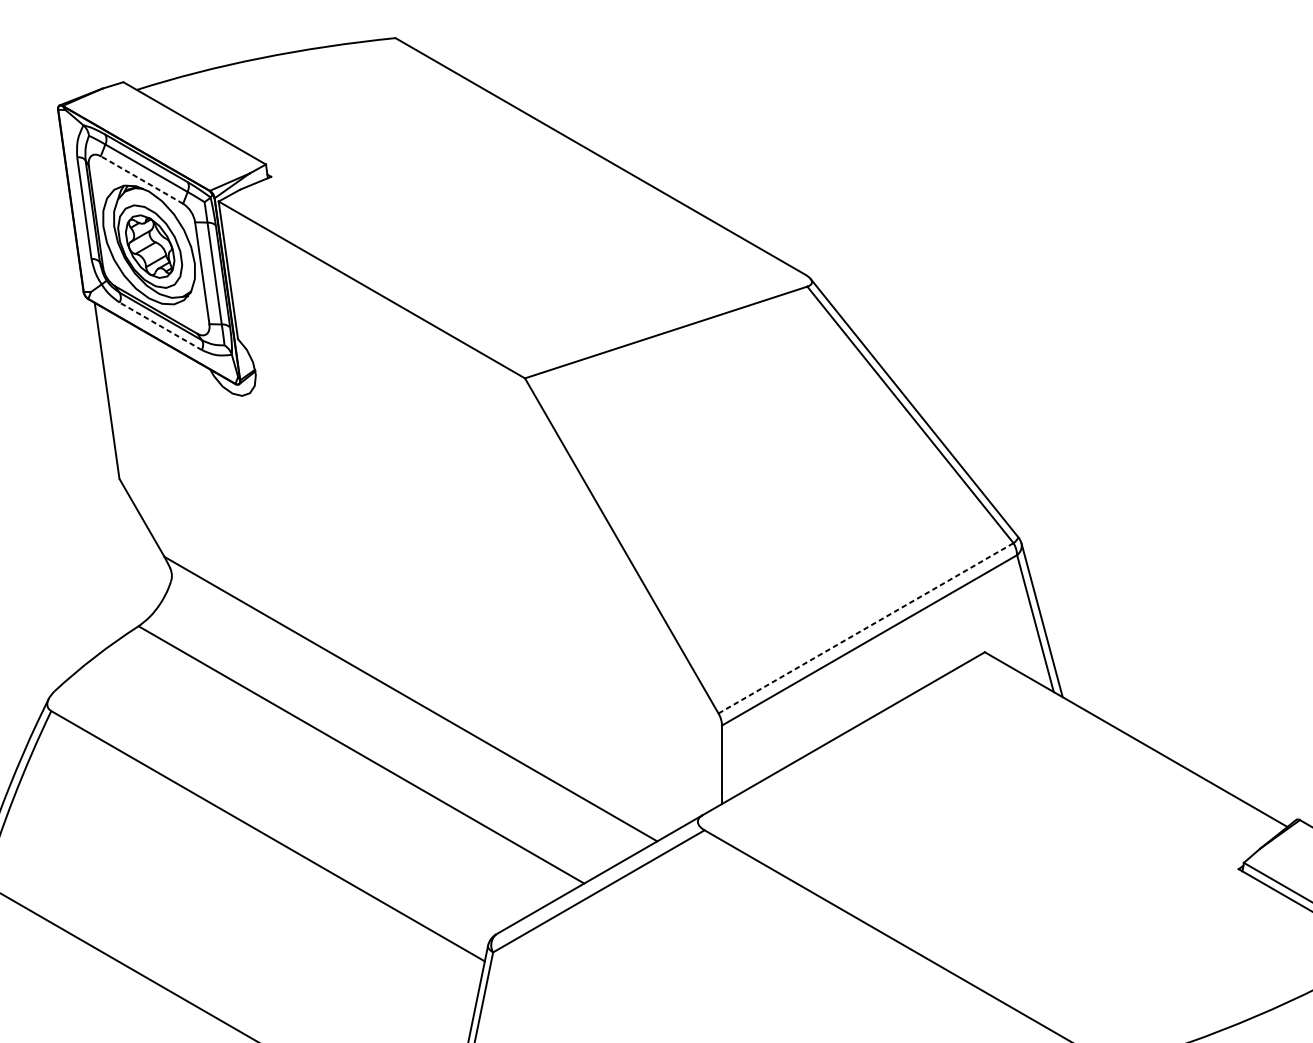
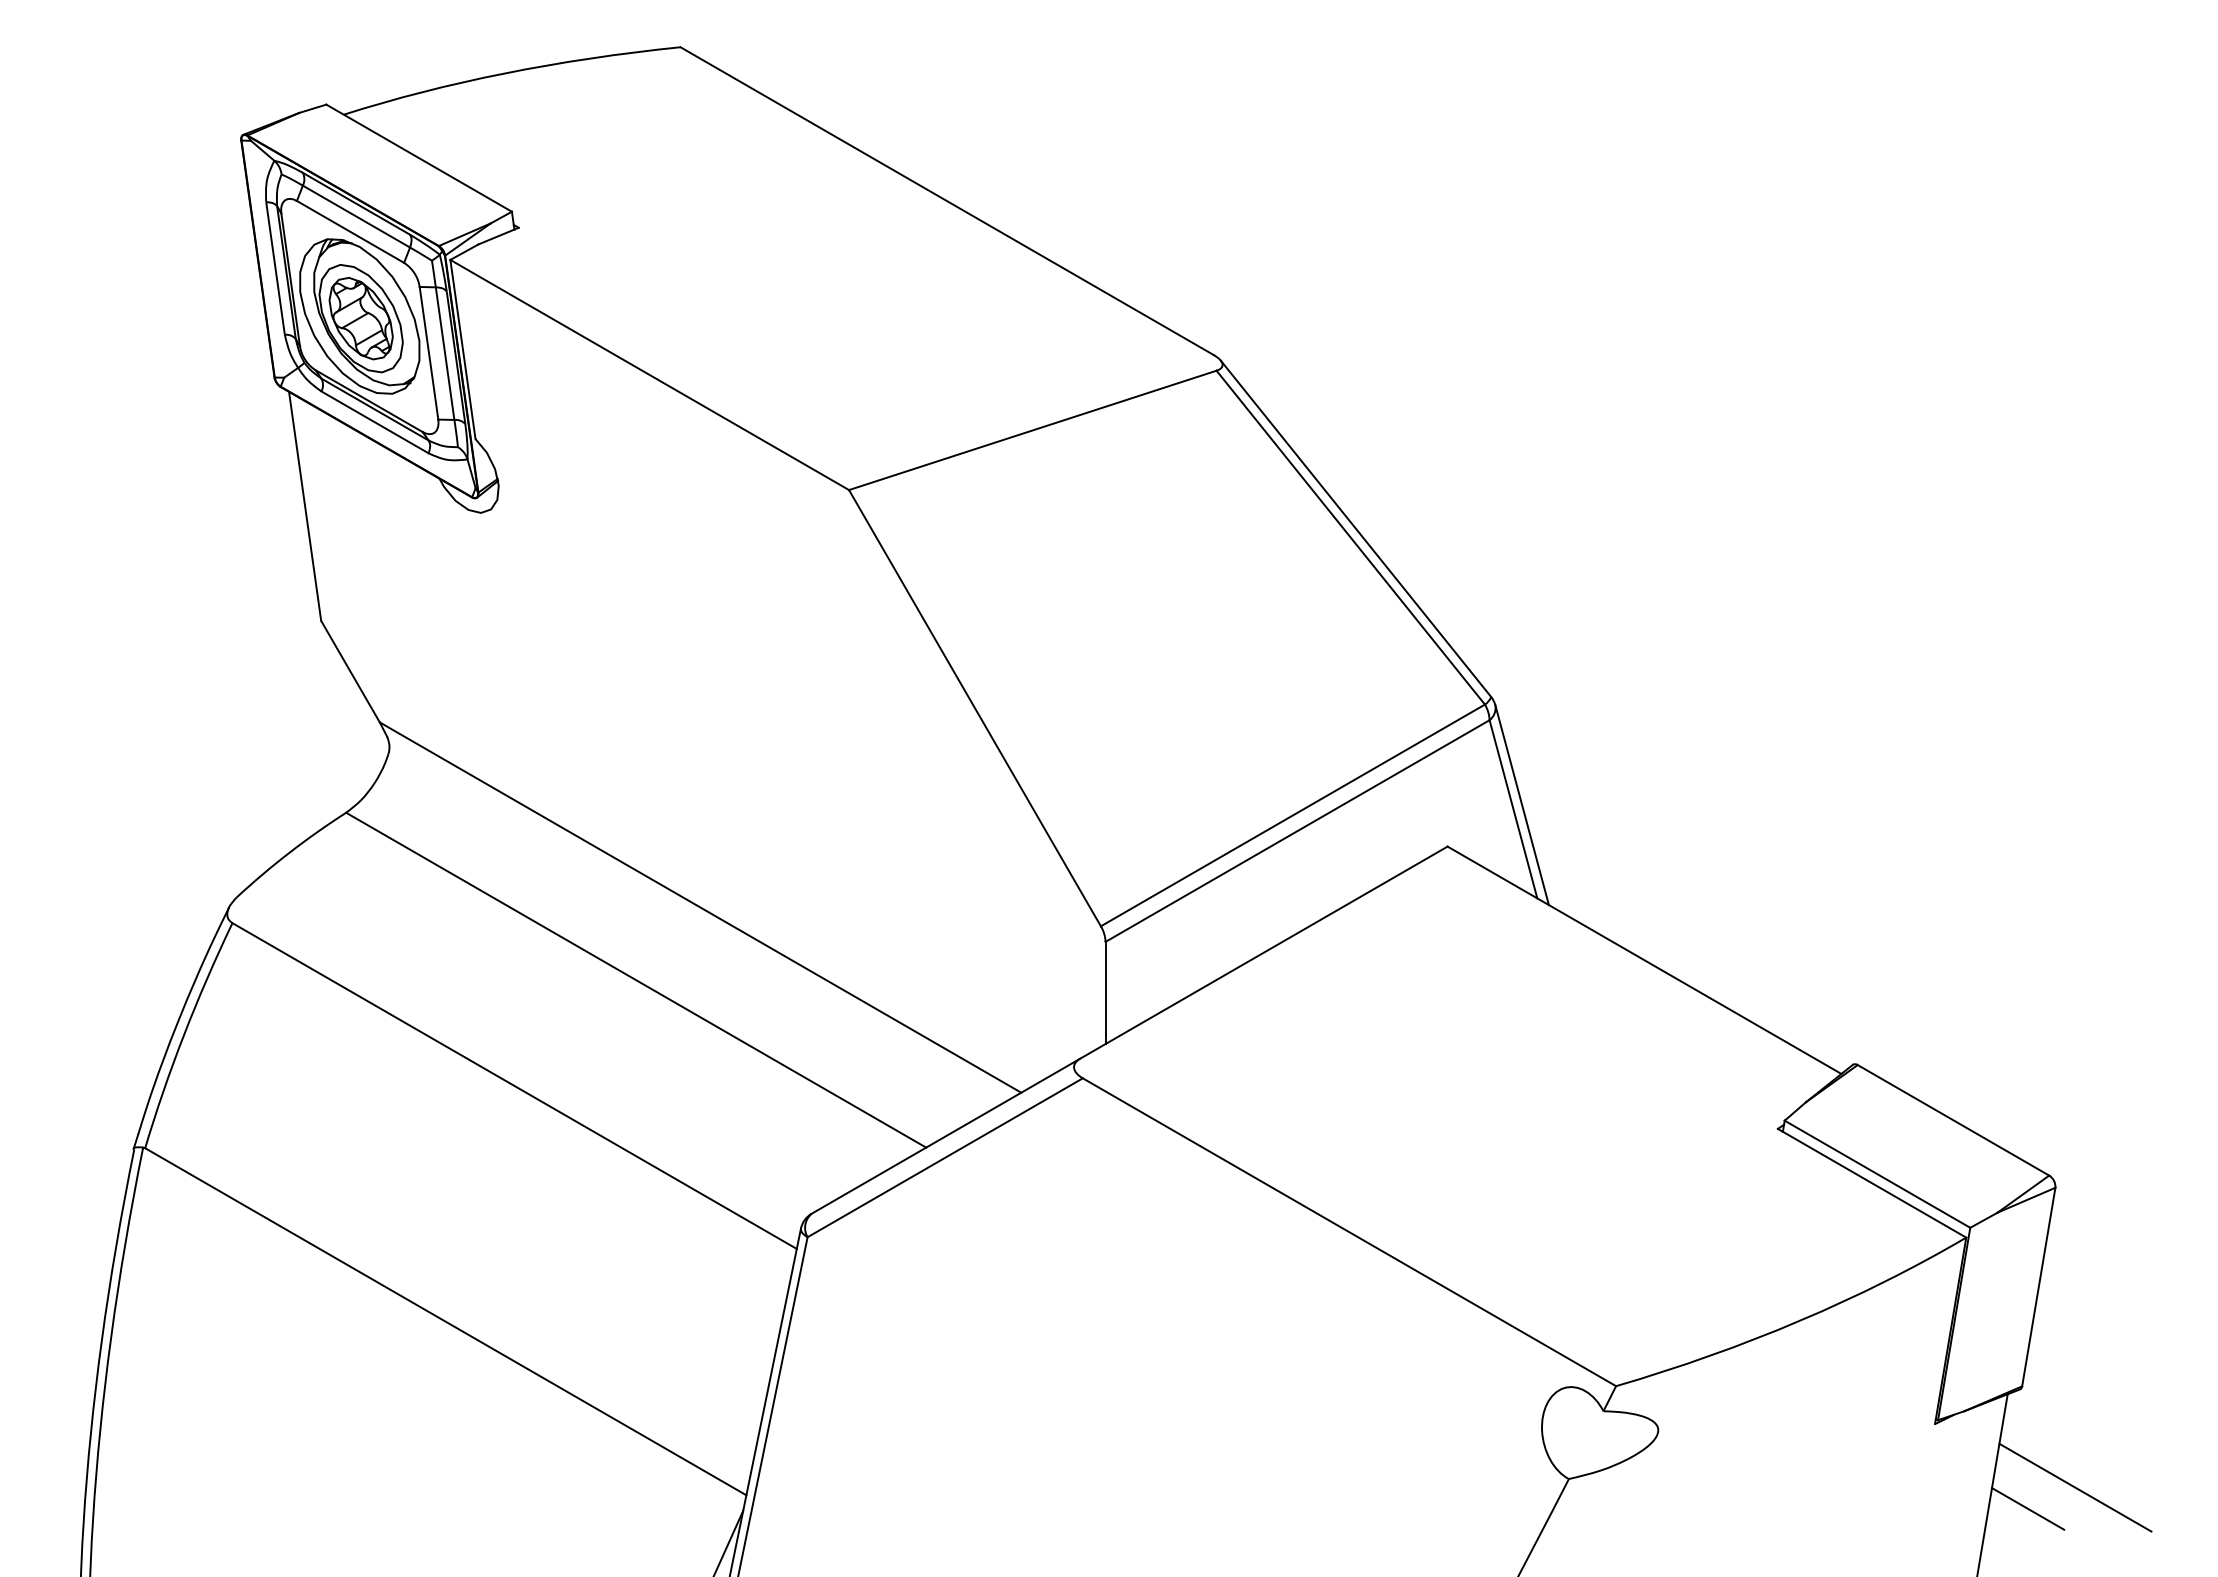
line: (141, 179) -> (350, 231), dashed -> solid
line: (161, 326) -> (375, 422), dashed -> solid
line: (865, 628) -> (1292, 815), dashed -> solid

